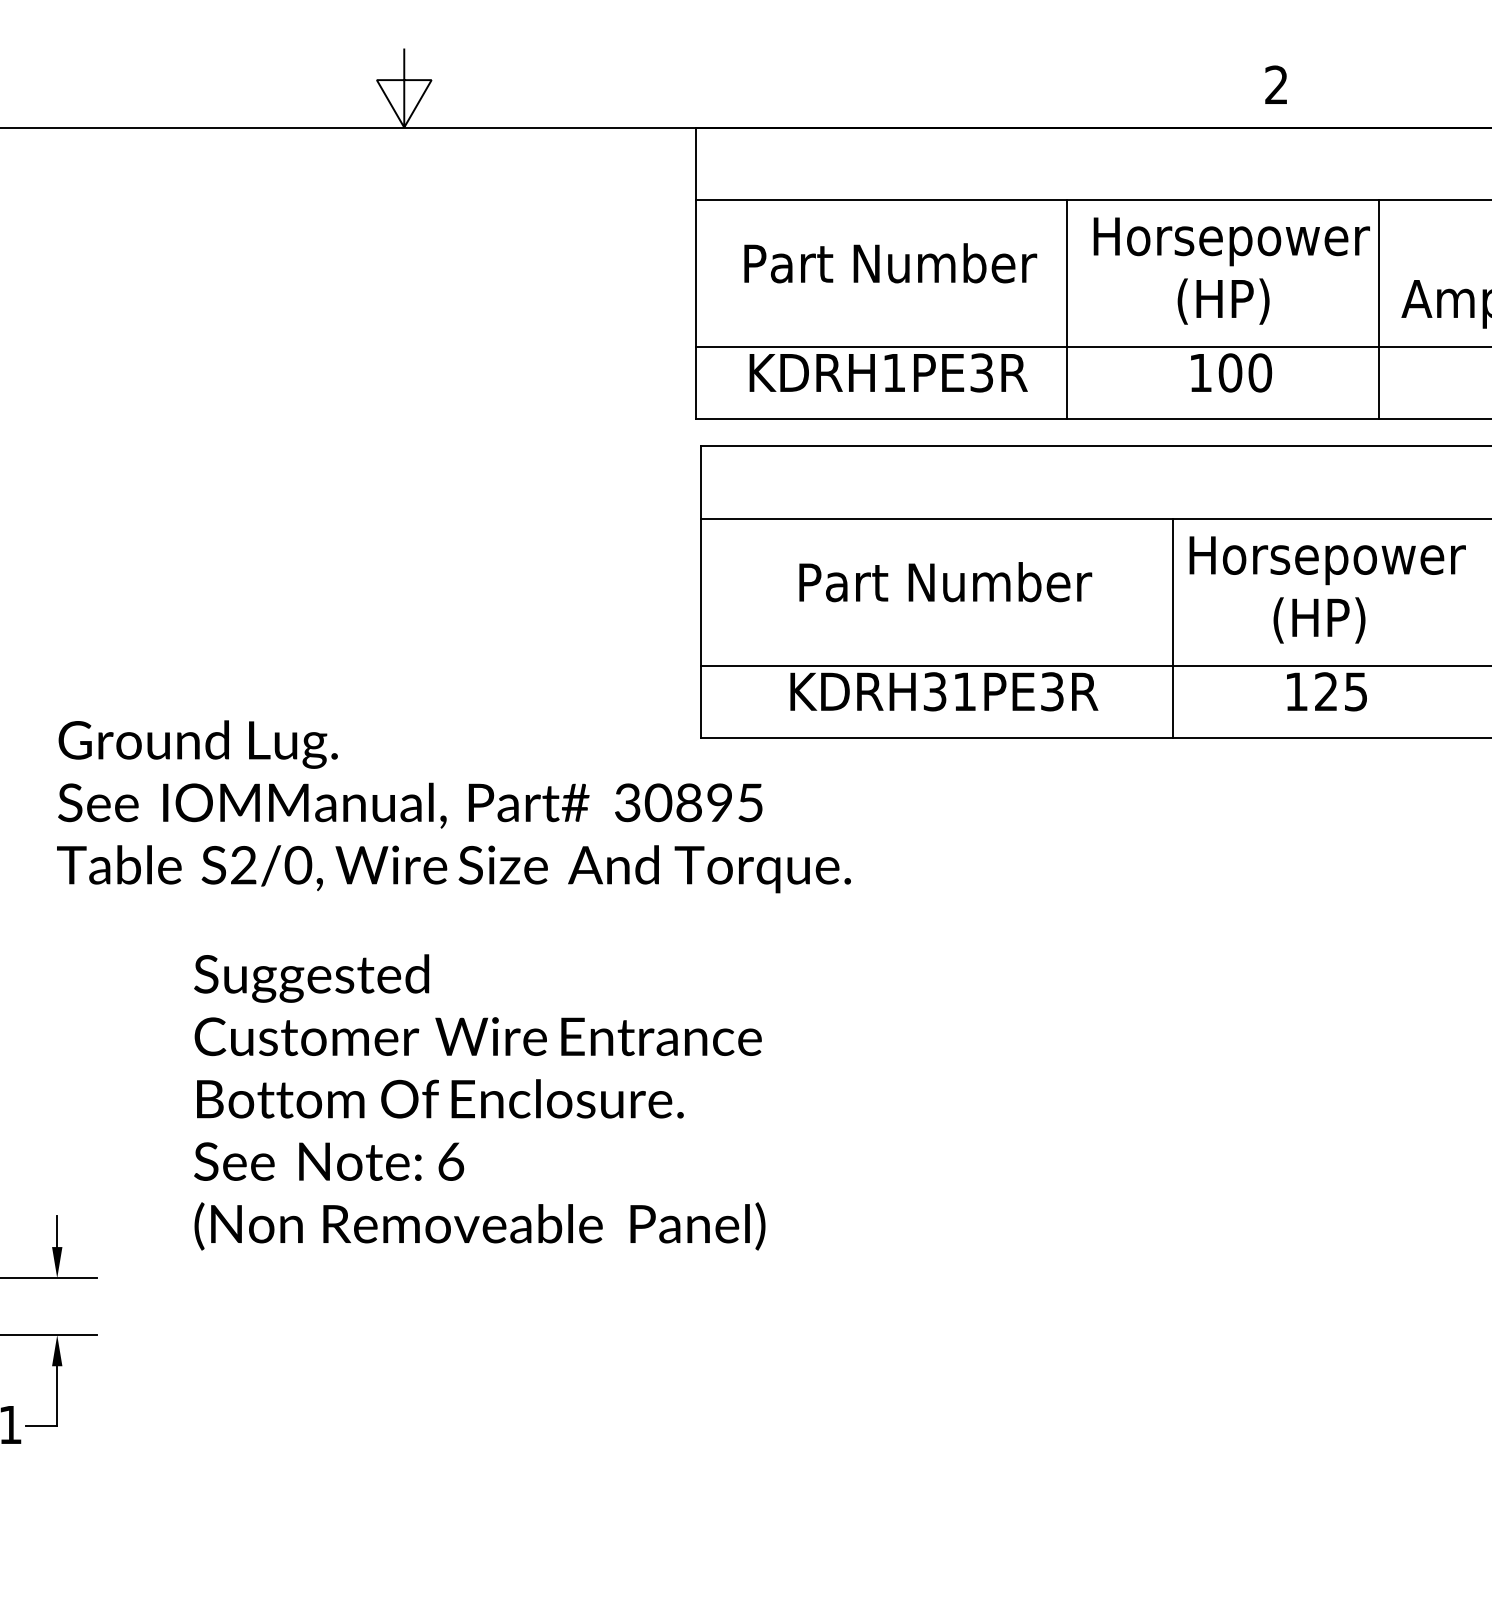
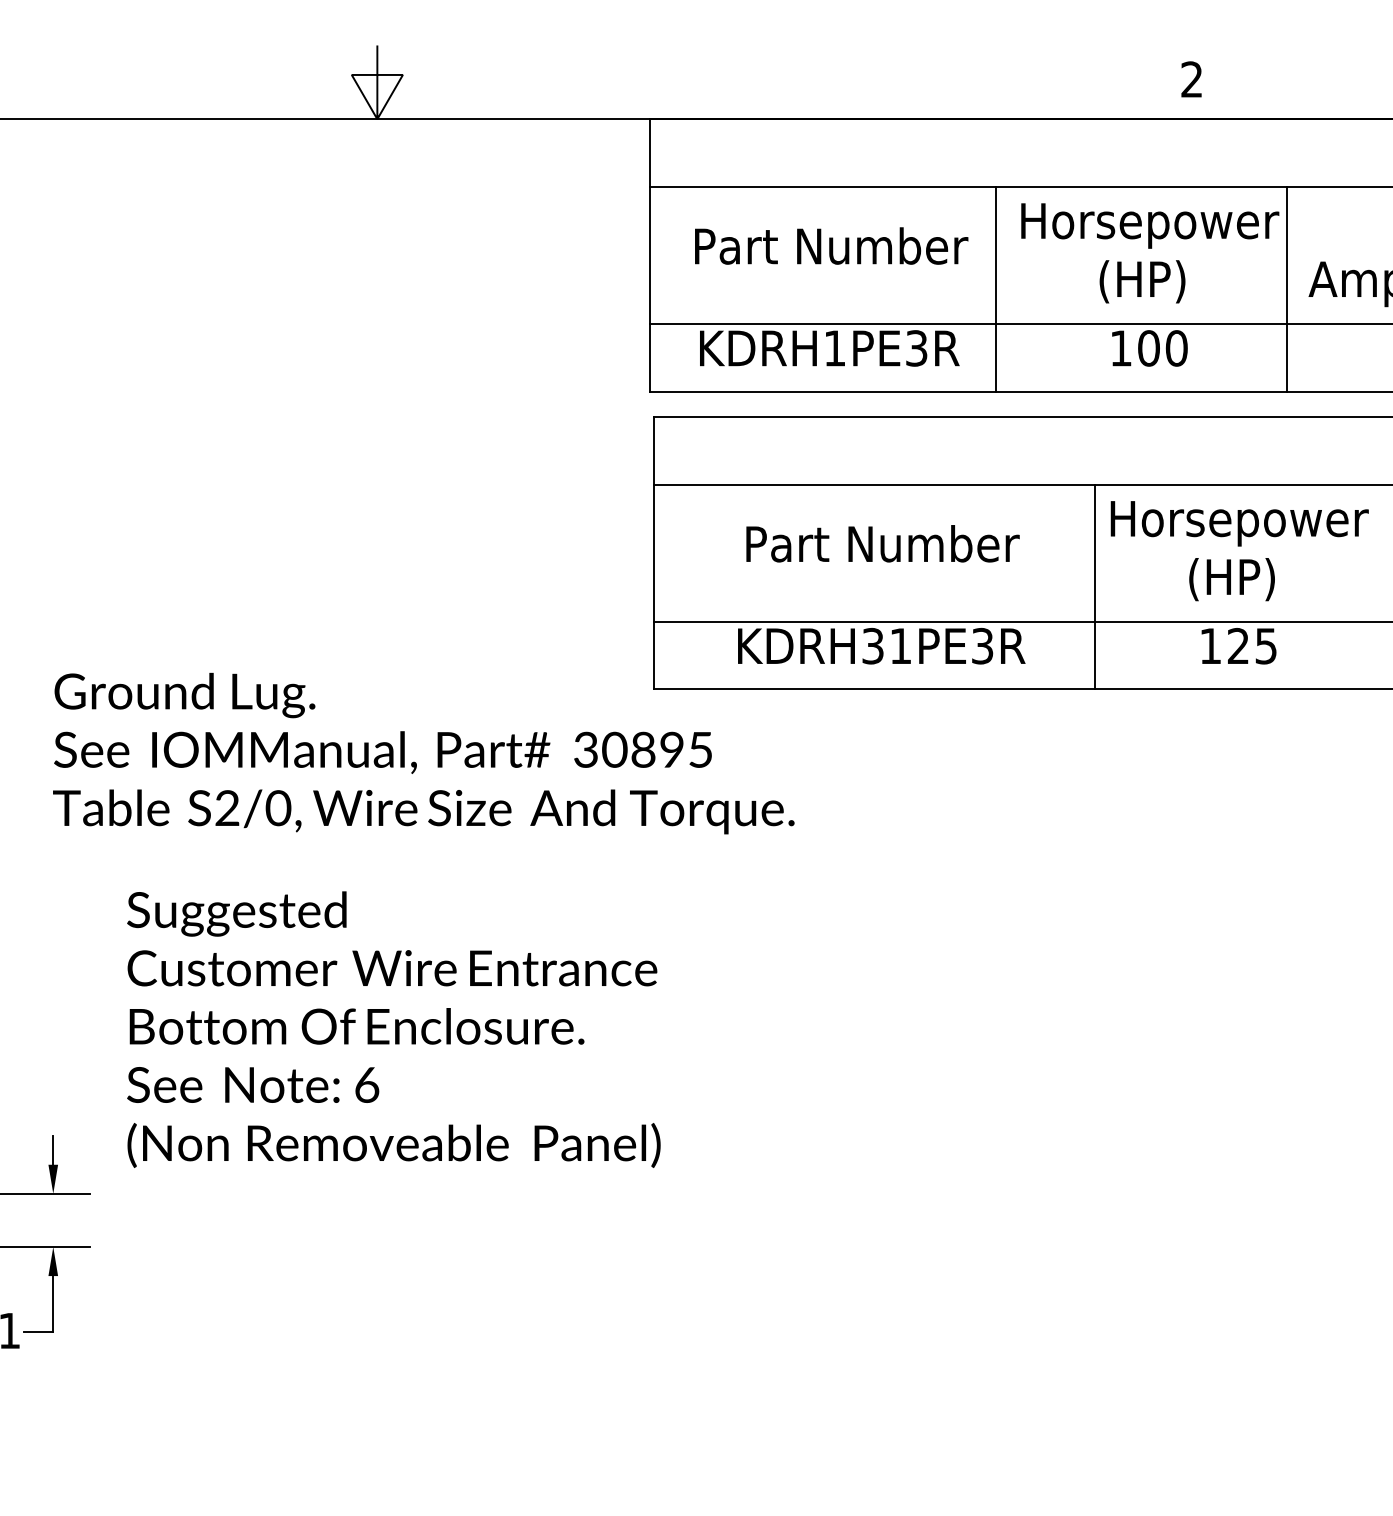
text: (479, 1102) -> (393, 1029), moved

